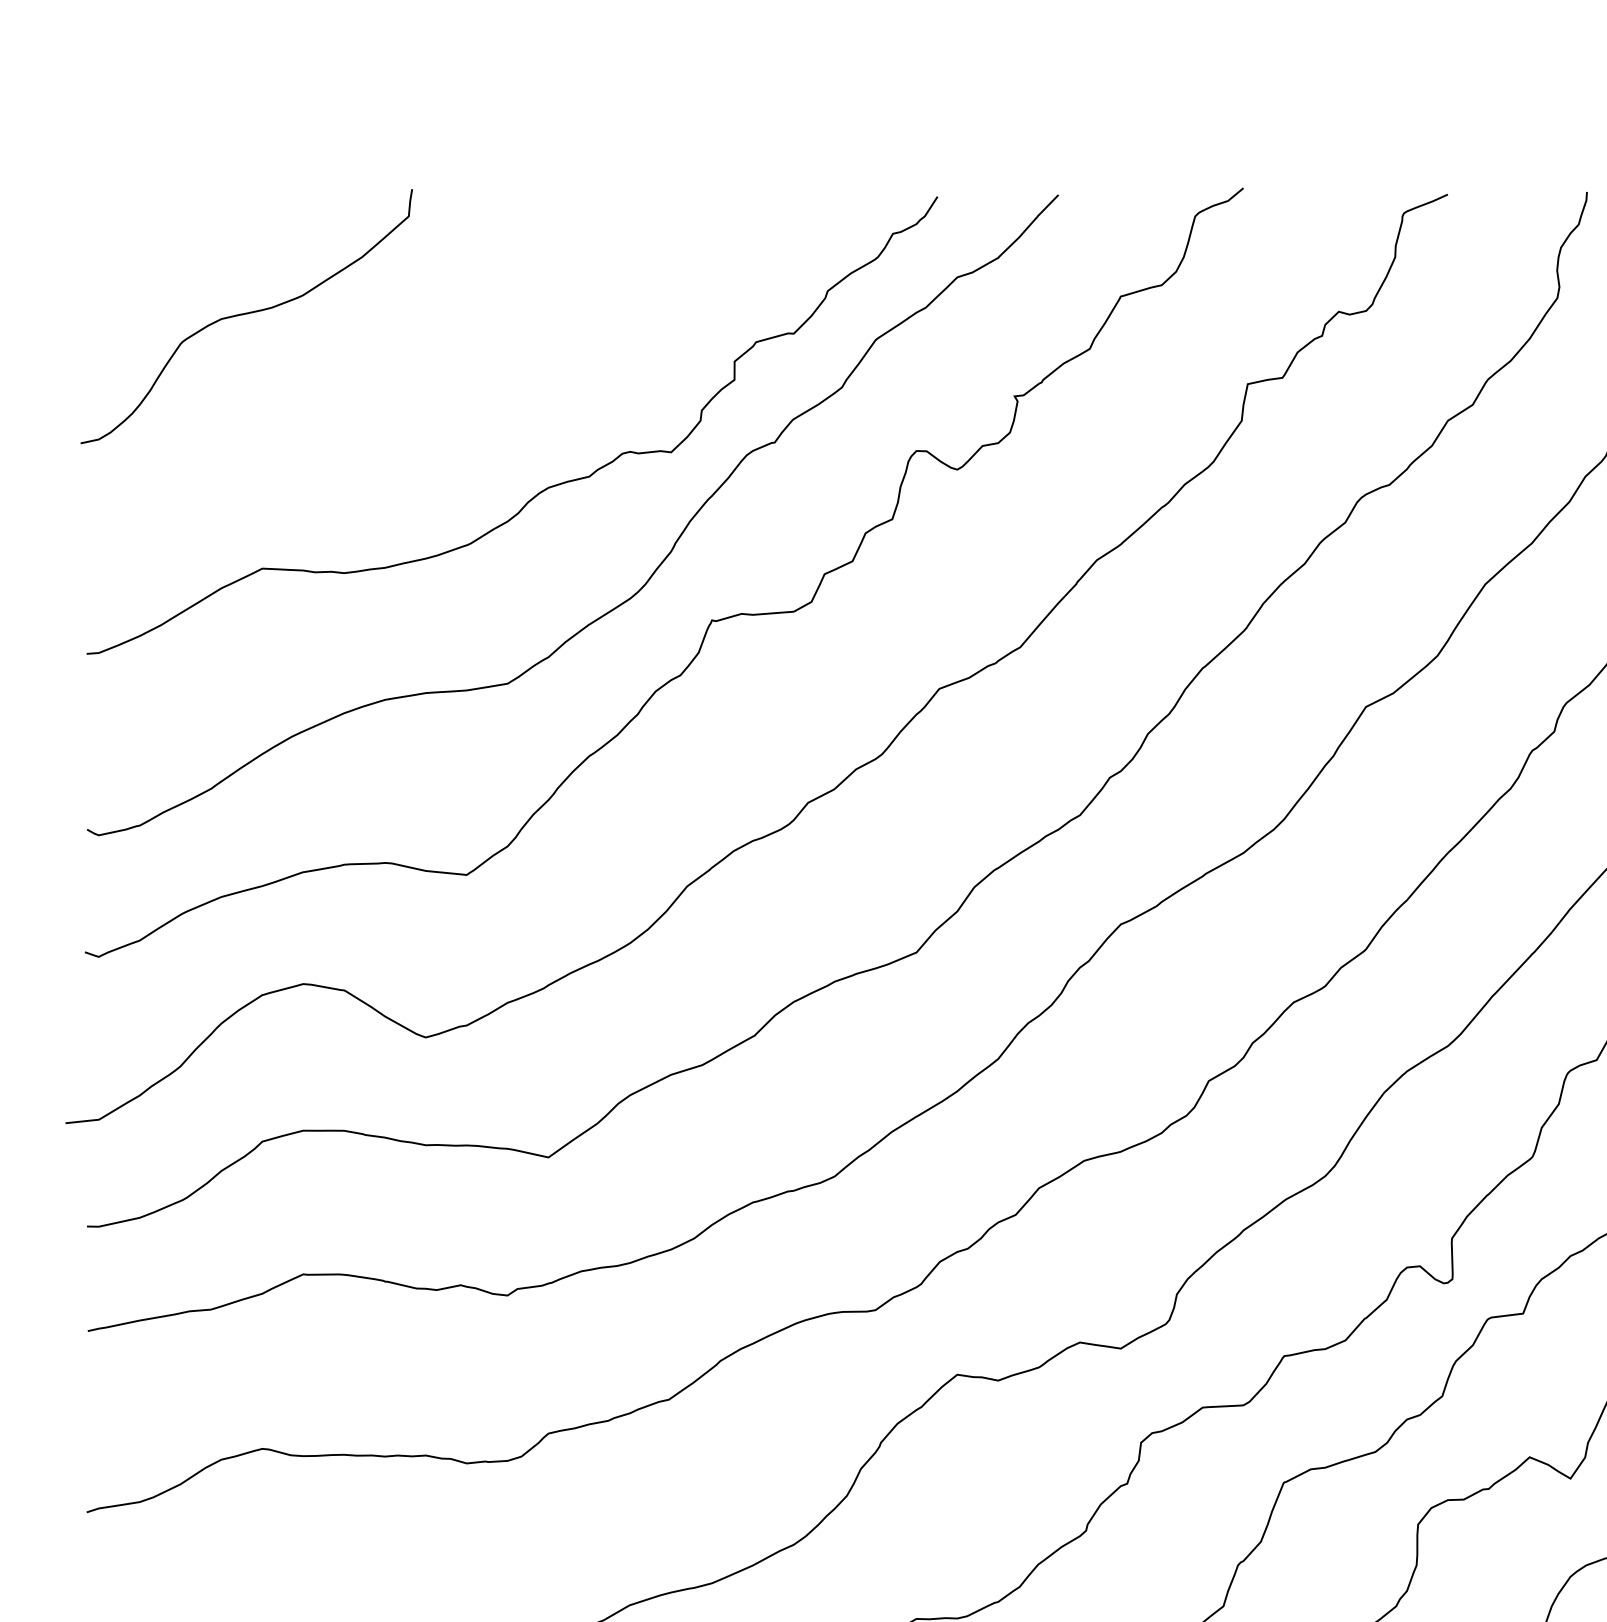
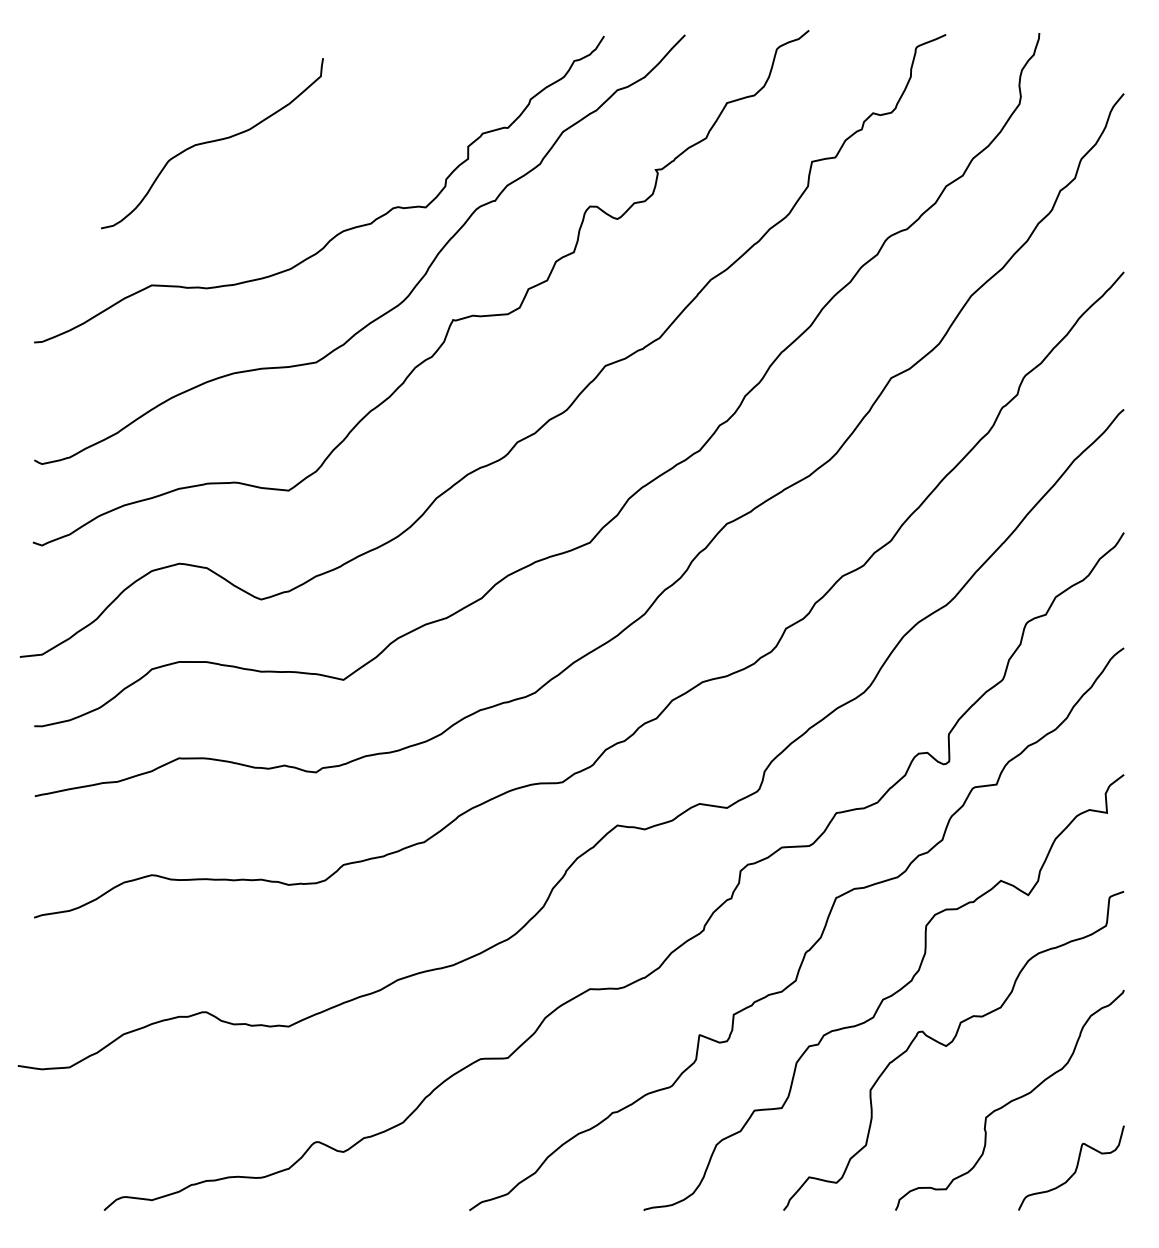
curve: (247, 315) -> (212, 142), moved

